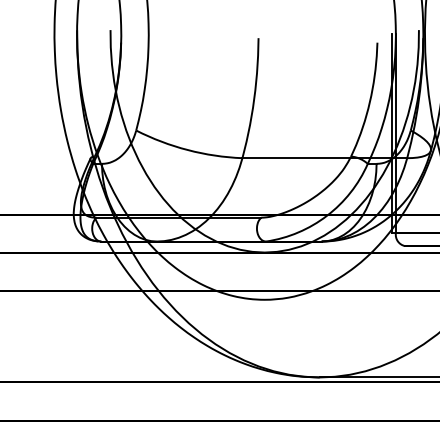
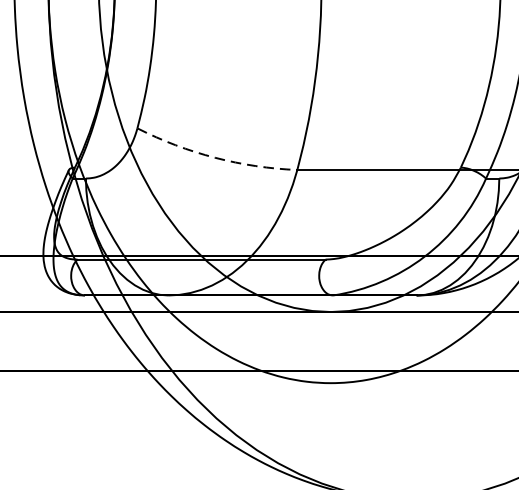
arc: (187, 150) -> (214, 158), solid -> dashed

